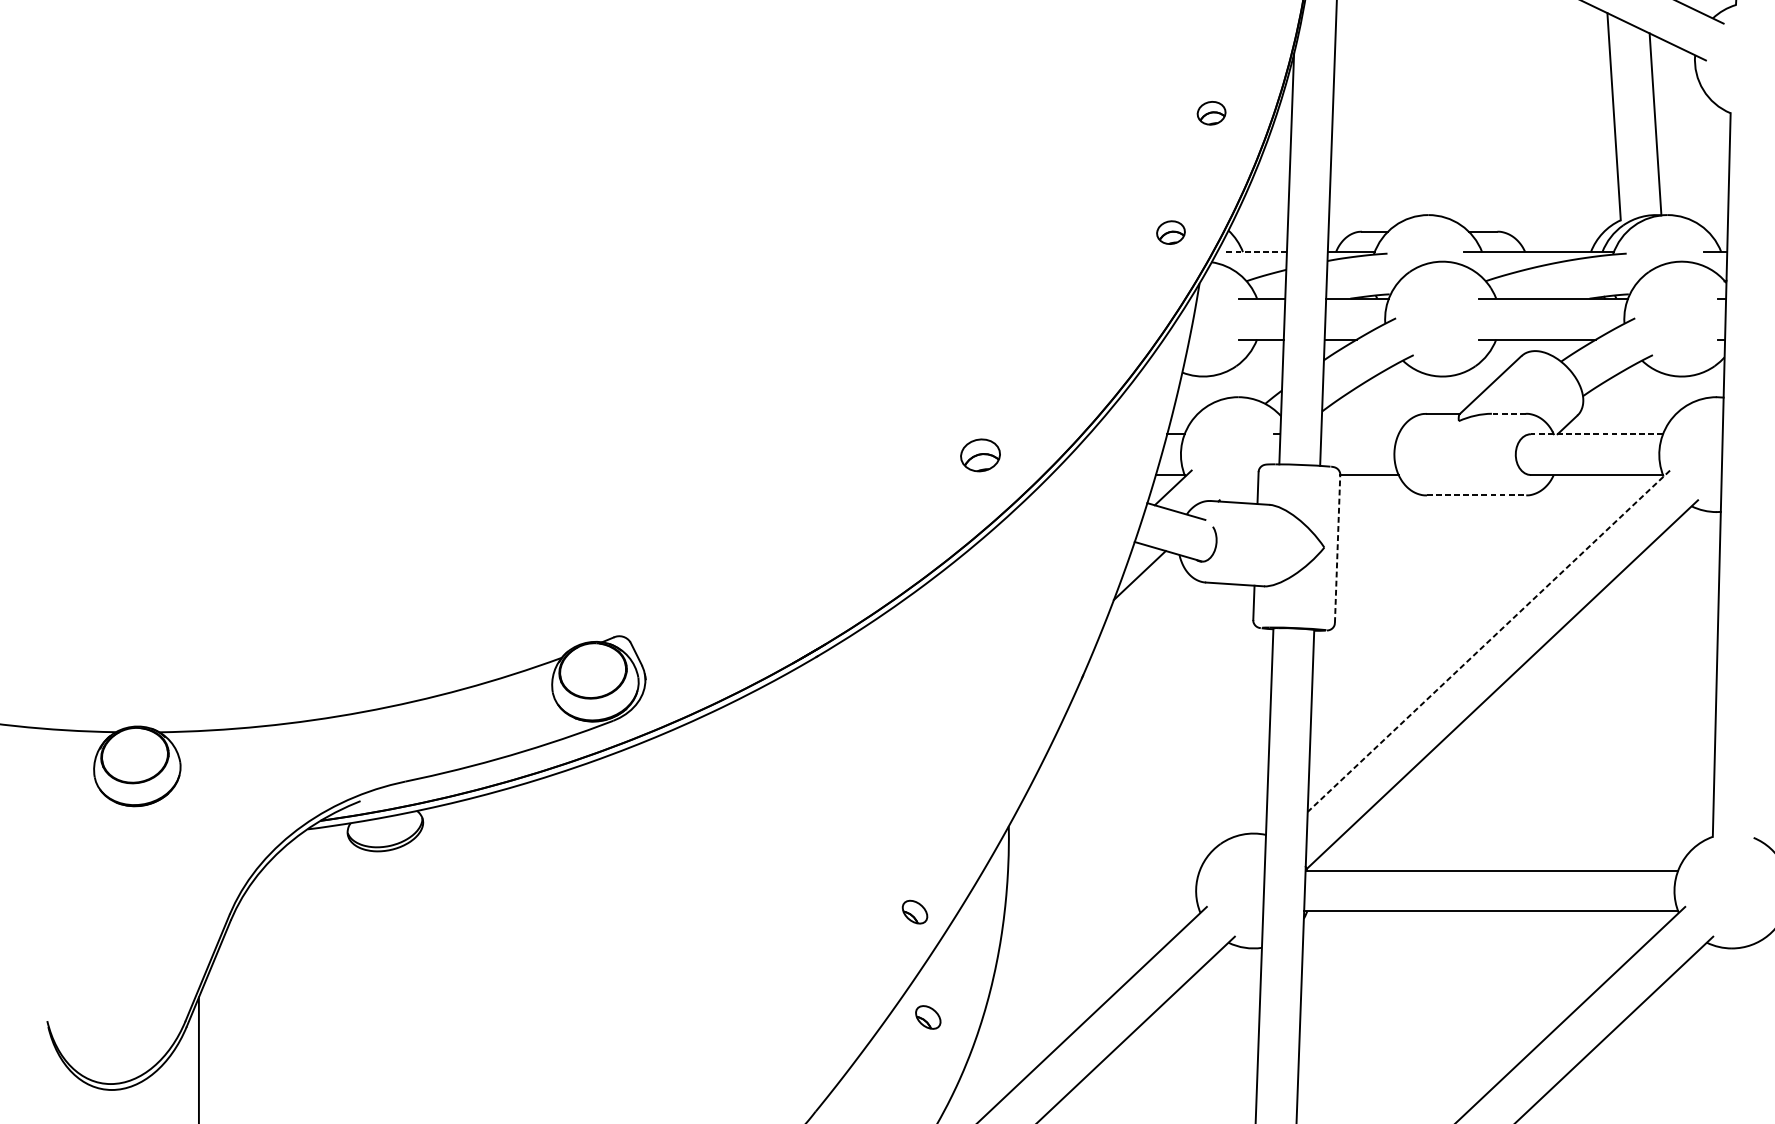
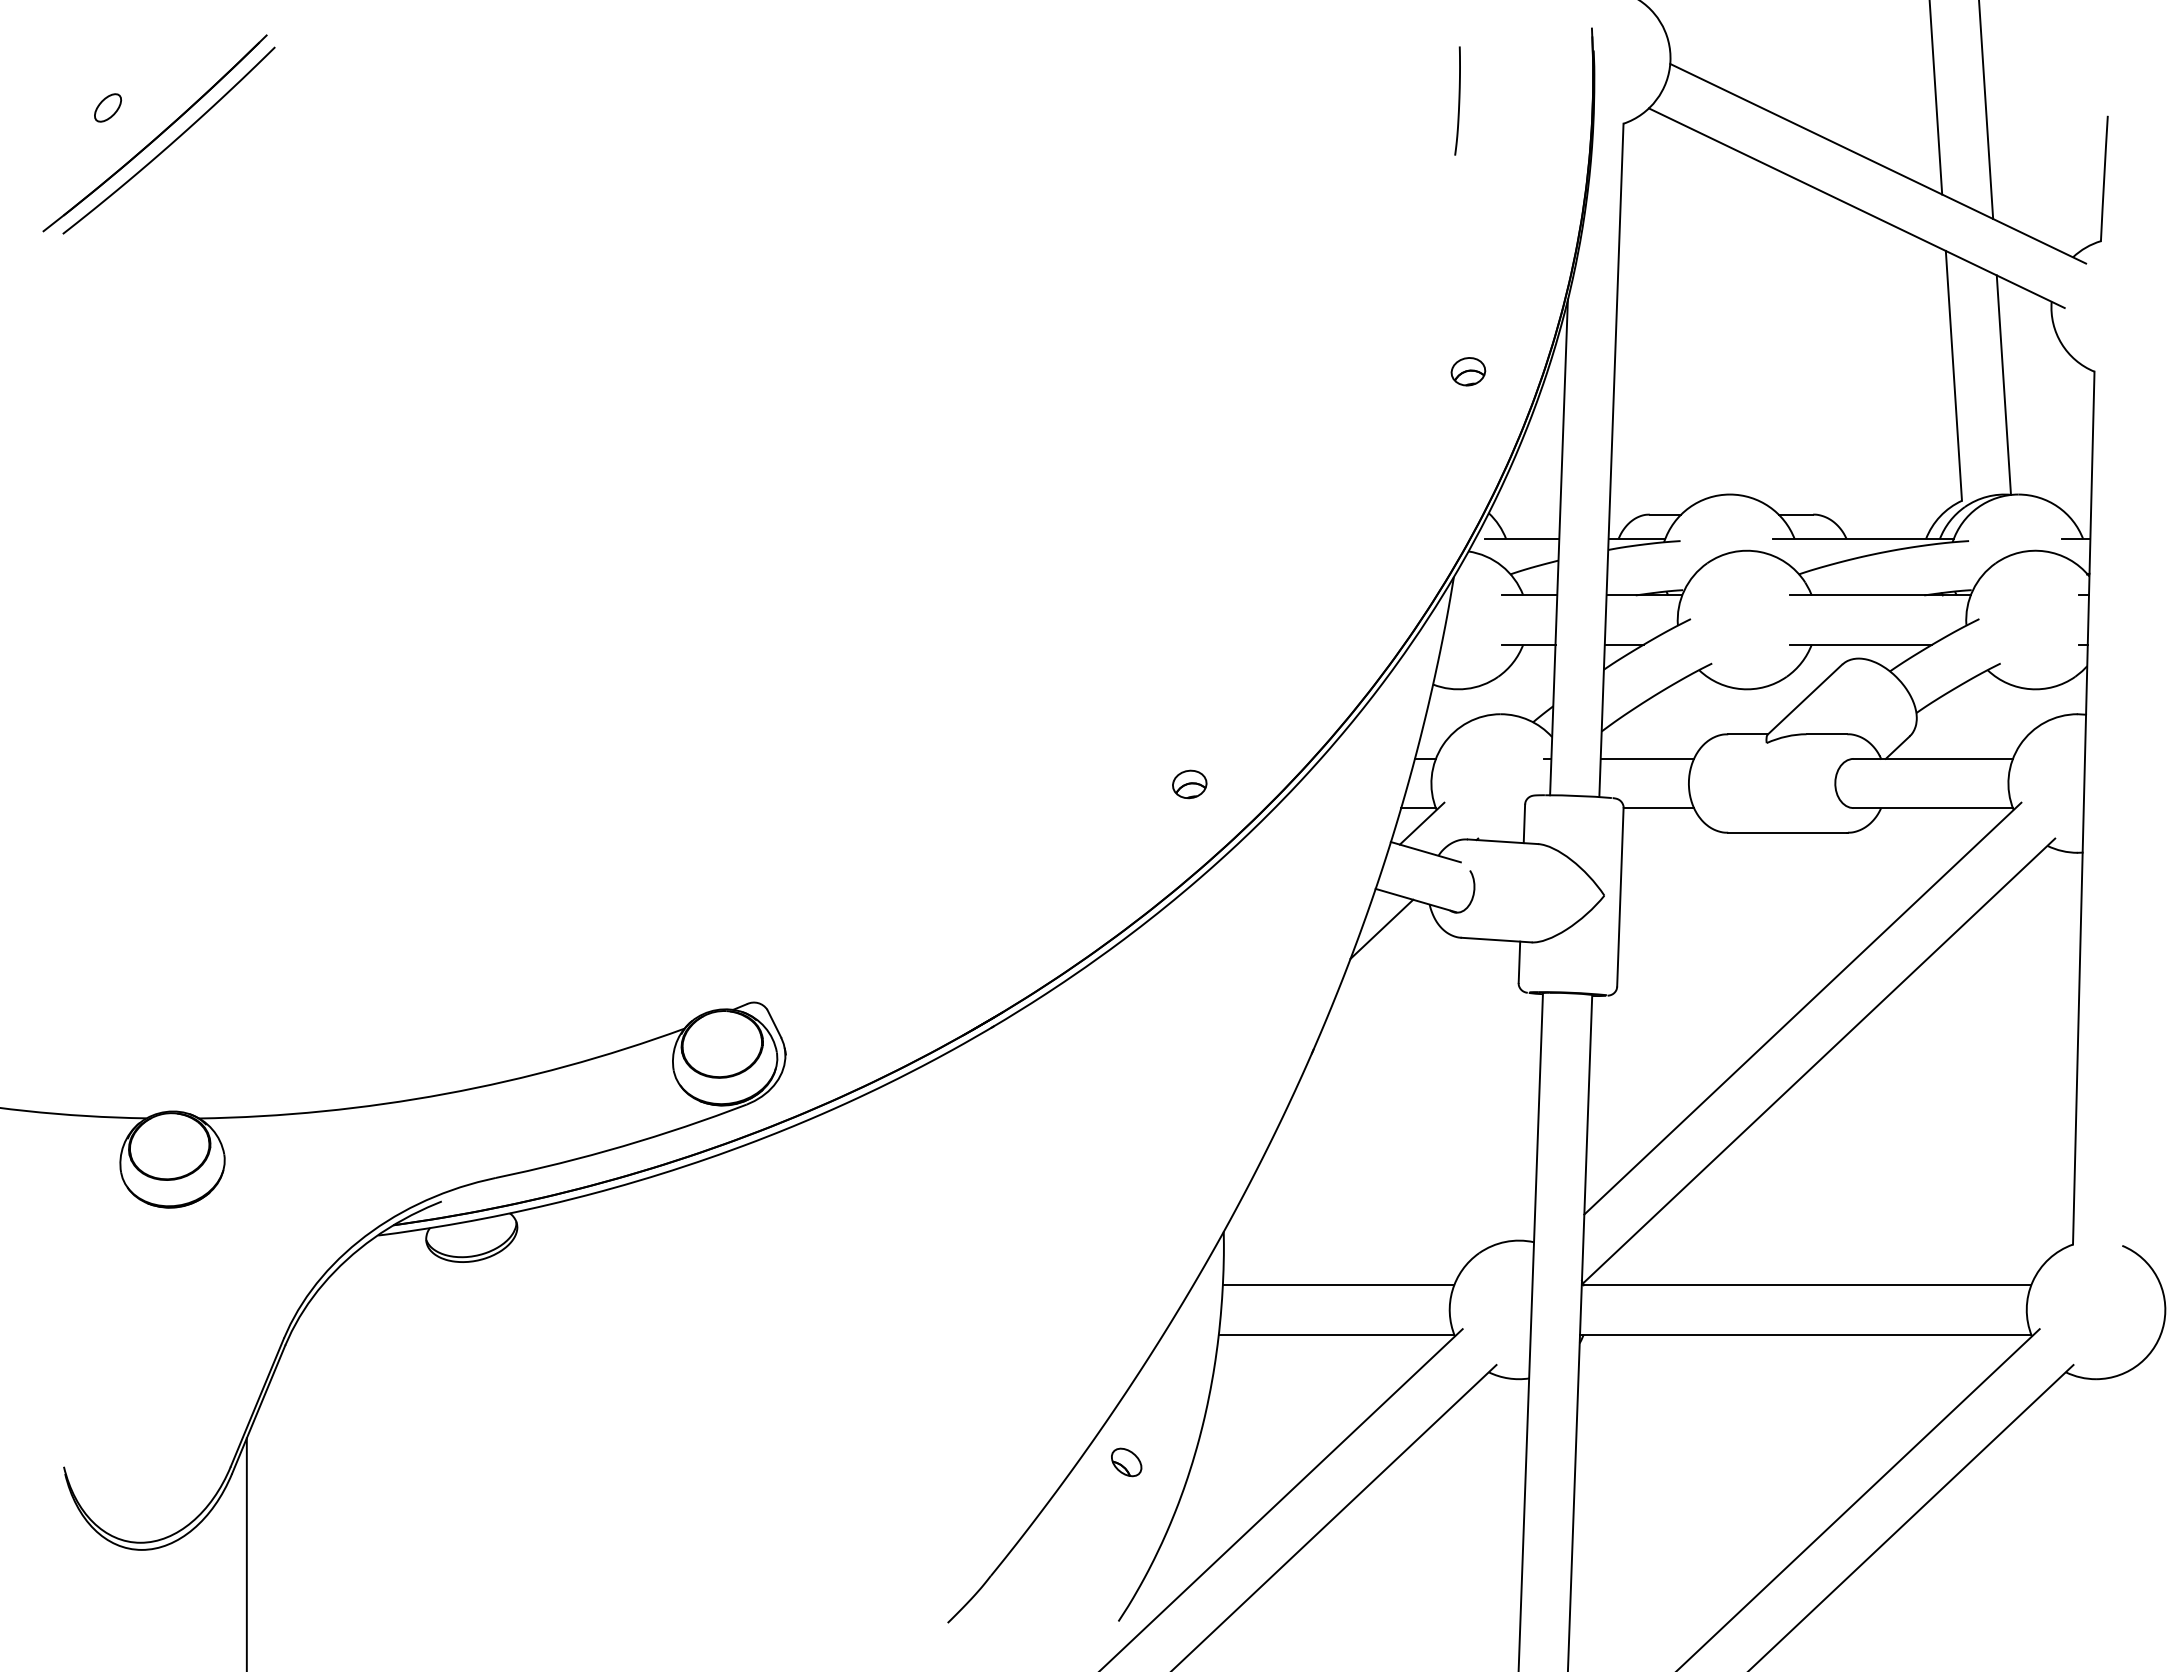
part: (1171, 232) -> (1419, 515), removed
line: (1255, 252) -> (1521, 539), dashed -> solid
line: (1508, 413) -> (1826, 734), dashed -> solid
line: (1360, 433) -> (1647, 758), added
line: (1597, 433) -> (1933, 758), dashed -> solid
part: (980, 455) -> (1189, 784), size x0.71
line: (1476, 495) -> (1787, 832), dashed -> solid
line: (1337, 548) -> (1620, 896), dashed -> solid
line: (1488, 641) -> (1802, 1008), dashed -> solid
line: (1103, 870) -> (1338, 1285), added
line: (1102, 911) -> (1336, 1334), added
part: (914, 912) -> (1110, 1335), removed

